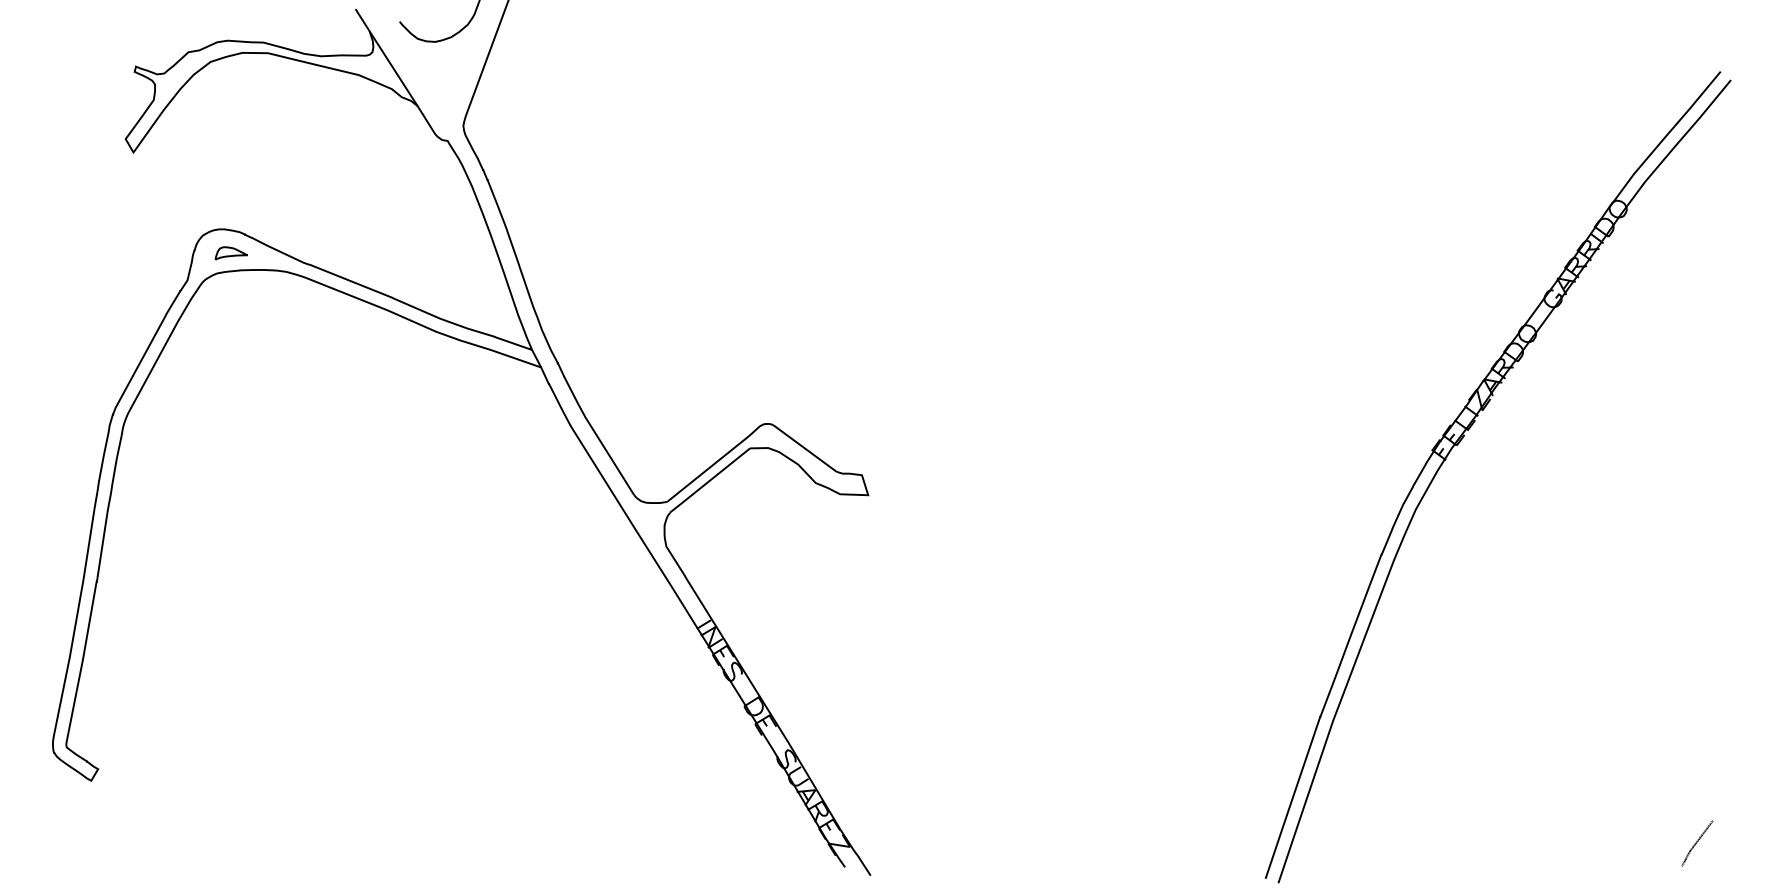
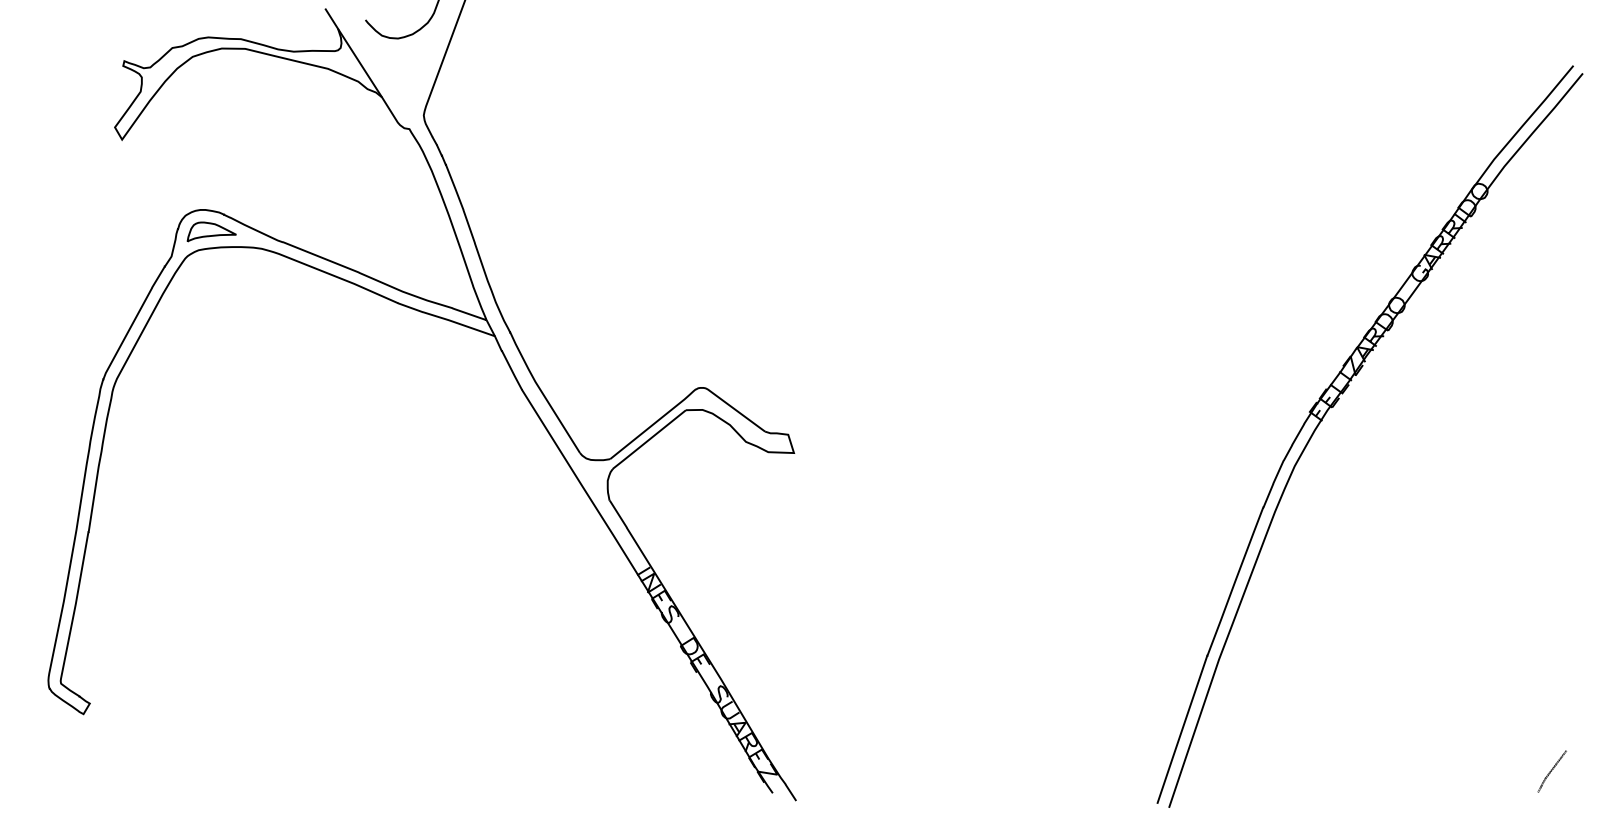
part: (231, 252) -> (211, 231), size x1.67

